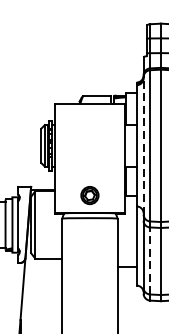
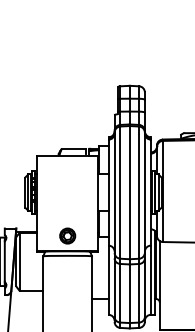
line: (143, 145) -> (114, 192), dashed -> solid
line: (150, 260) -> (120, 292), dashed -> solid

